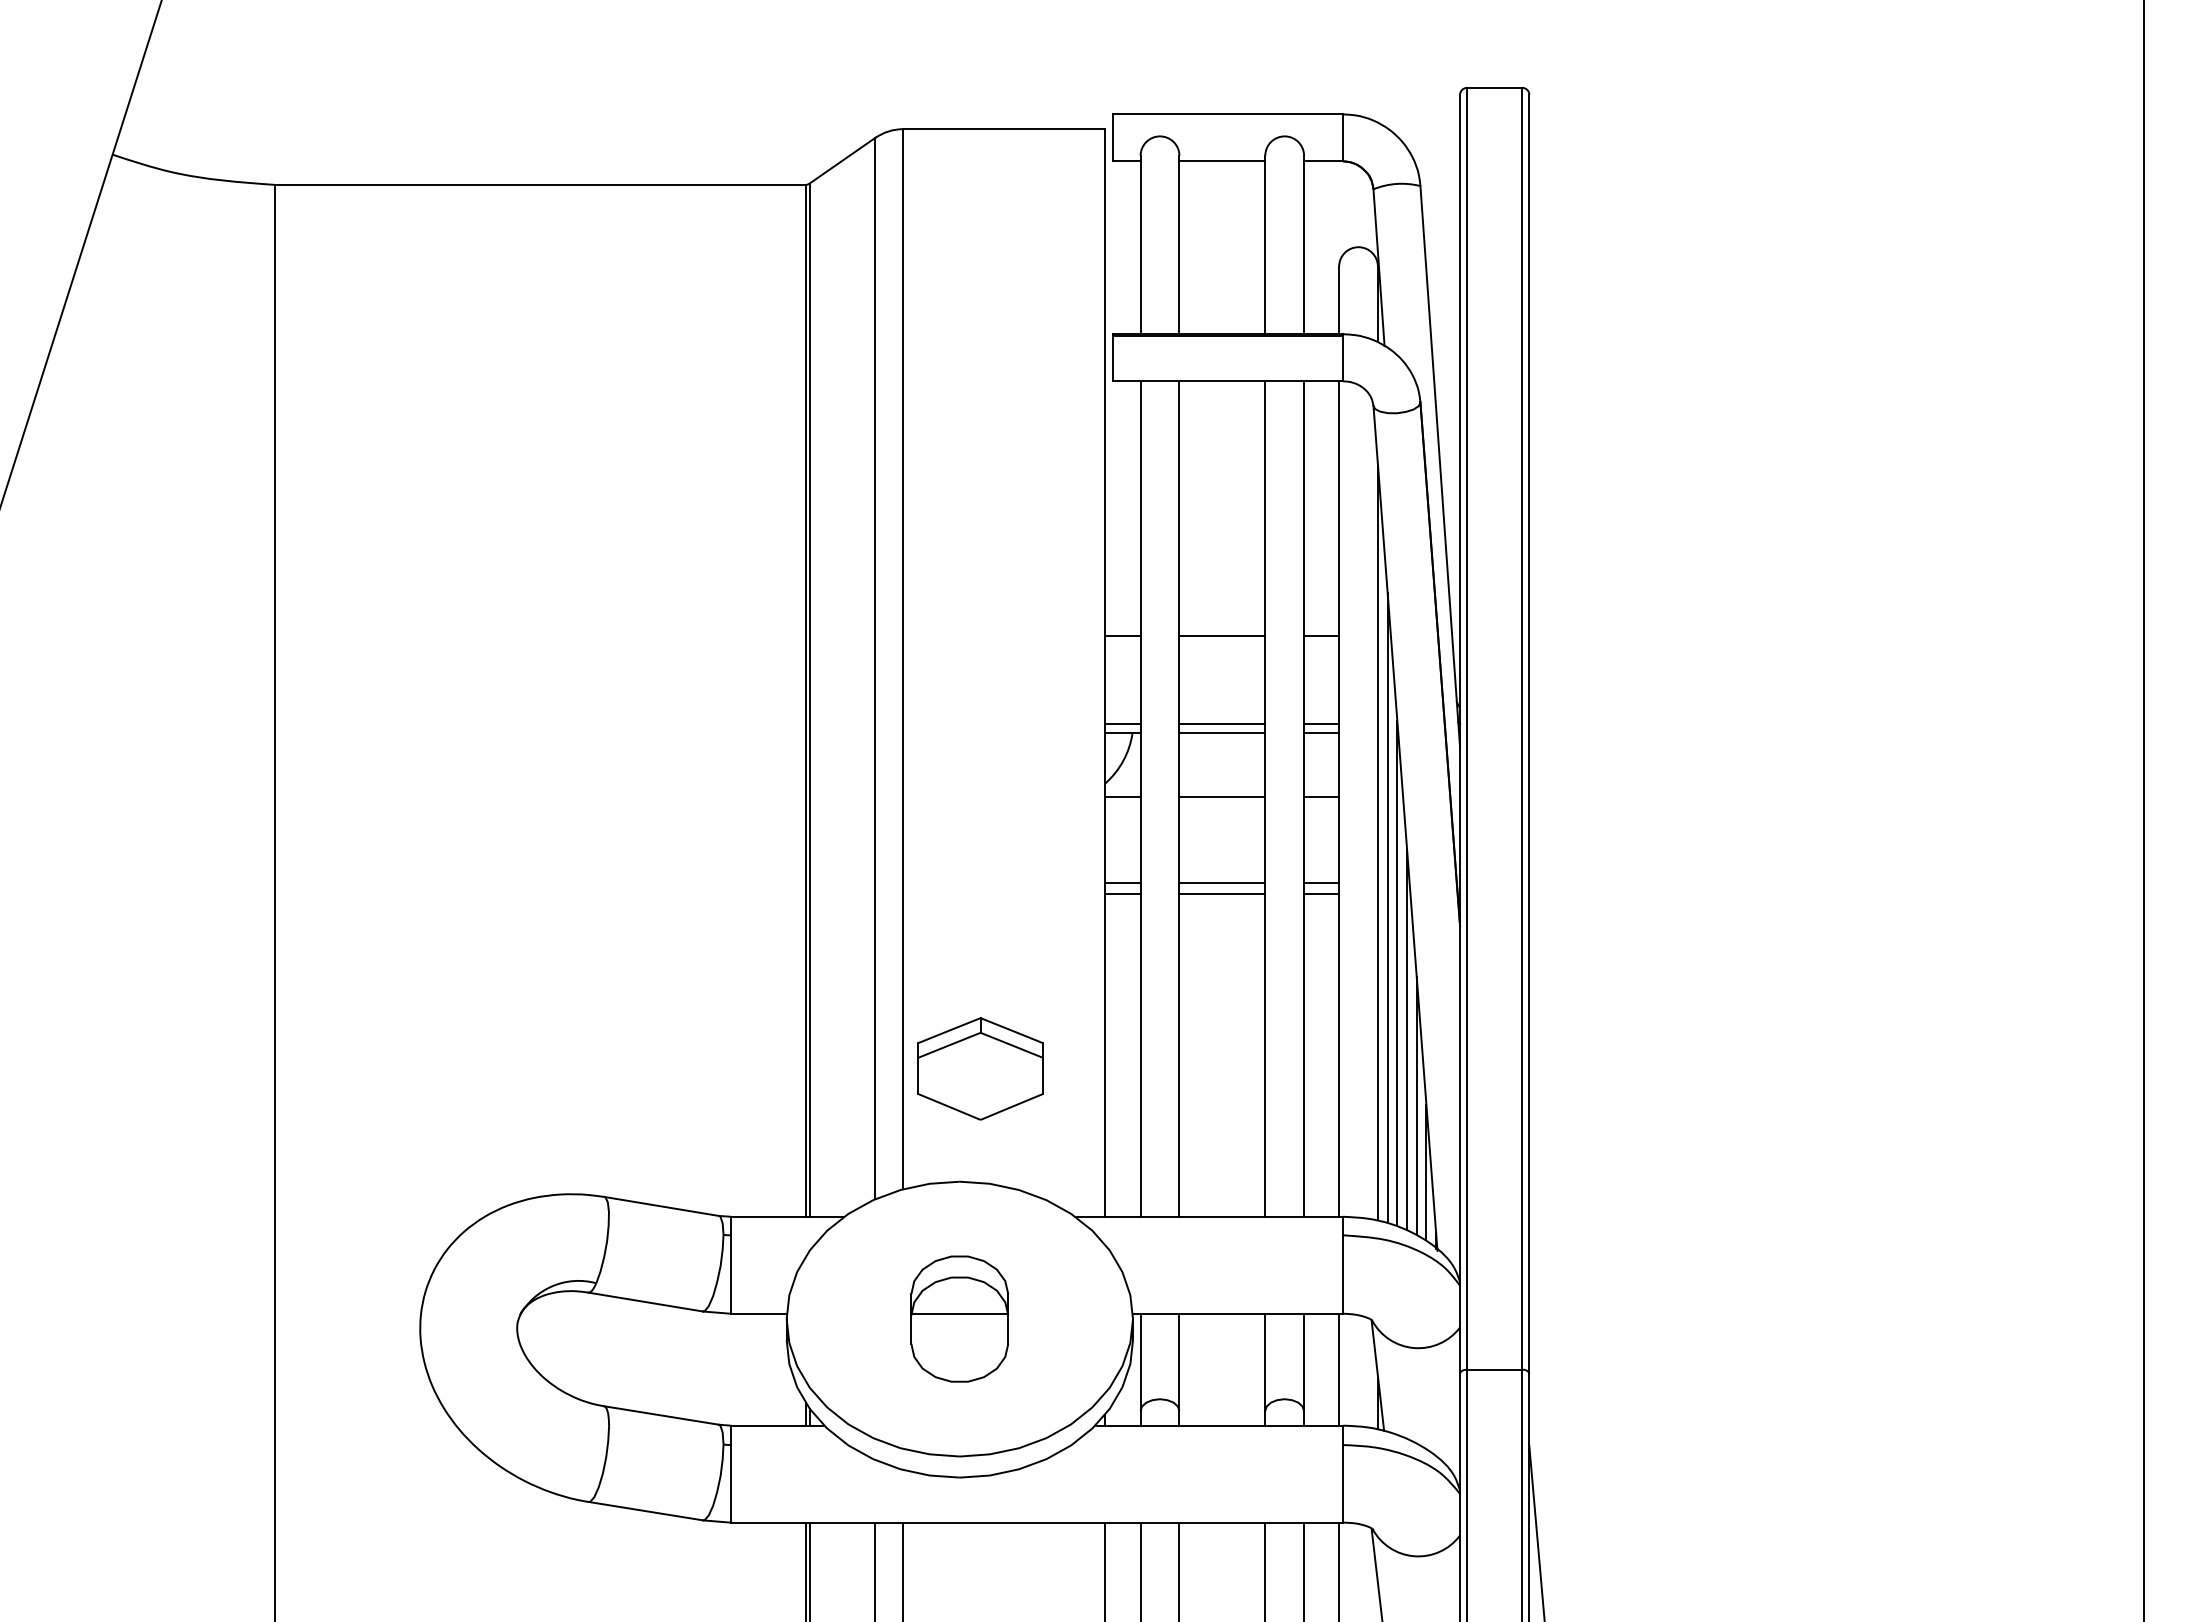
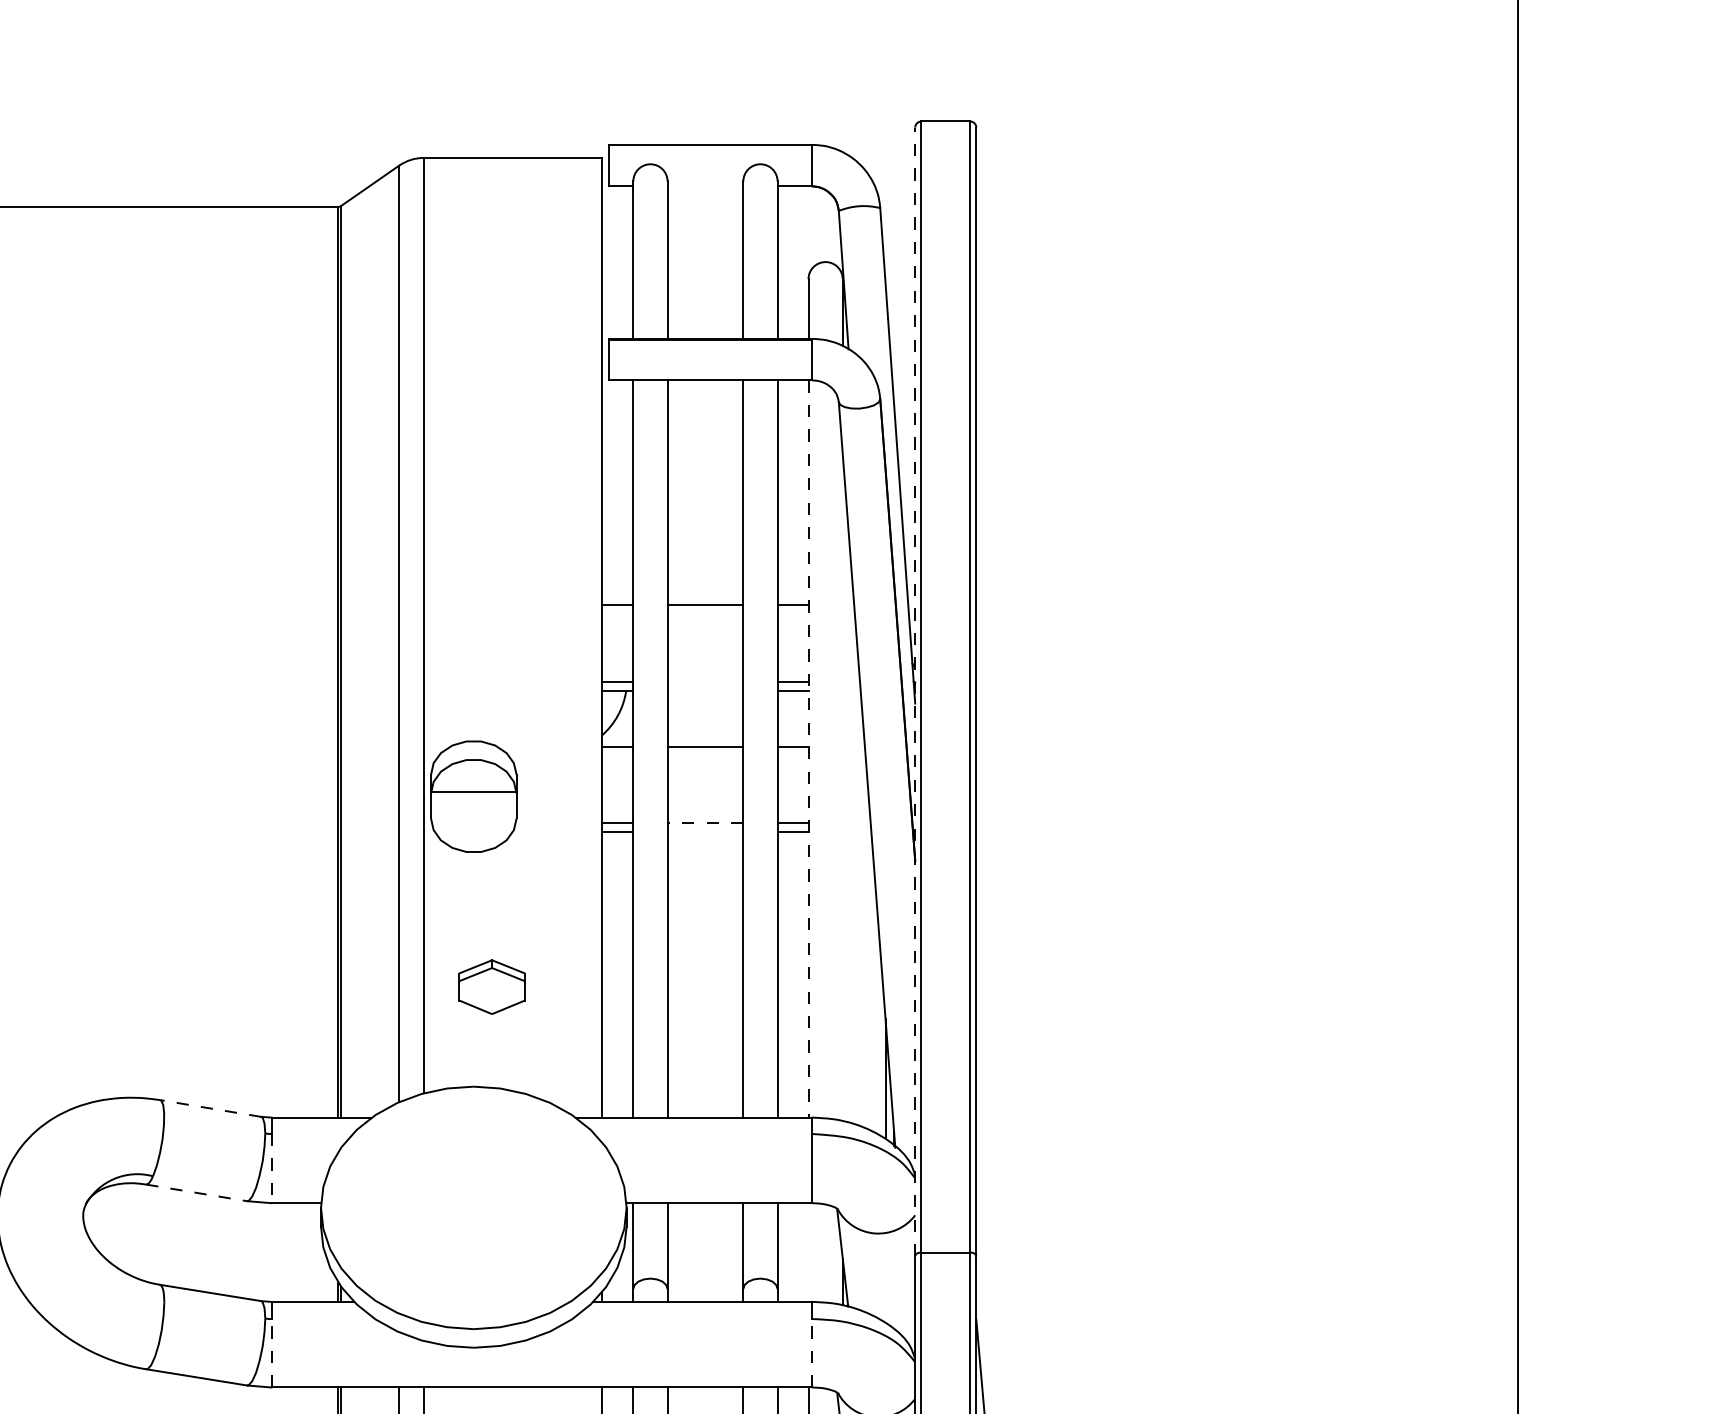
line: (1222, 161) -> (705, 186), removed
line: (1222, 723) -> (705, 682), removed
line: (1222, 733) -> (705, 691), removed
line: (1460, 734) -> (915, 692), solid -> dashed
line: (1339, 799) -> (808, 749), solid -> dashed
line: (1377, 842) -> (842, 787), removed
line: (1222, 883) -> (705, 823), solid -> dashed
line: (1222, 893) -> (705, 832), removed
line: (1387, 907) -> (851, 844), removed
line: (1397, 973) -> (860, 902), removed
line: (1407, 1039) -> (868, 961), removed
part: (980, 1068) -> (492, 986), size x0.6
line: (1416, 1105) -> (876, 1019), removed
line: (661, 1206) -> (210, 1108), solid -> dashed
line: (730, 1275) -> (271, 1169), solid -> dashed
line: (645, 1302) -> (196, 1193), solid -> dashed
part: (959, 1318) -> (473, 796), moved
line: (1339, 1369) -> (808, 1252), removed
line: (730, 1483) -> (271, 1352), solid -> dashed
line: (1343, 1483) -> (812, 1352), solid -> dashed

